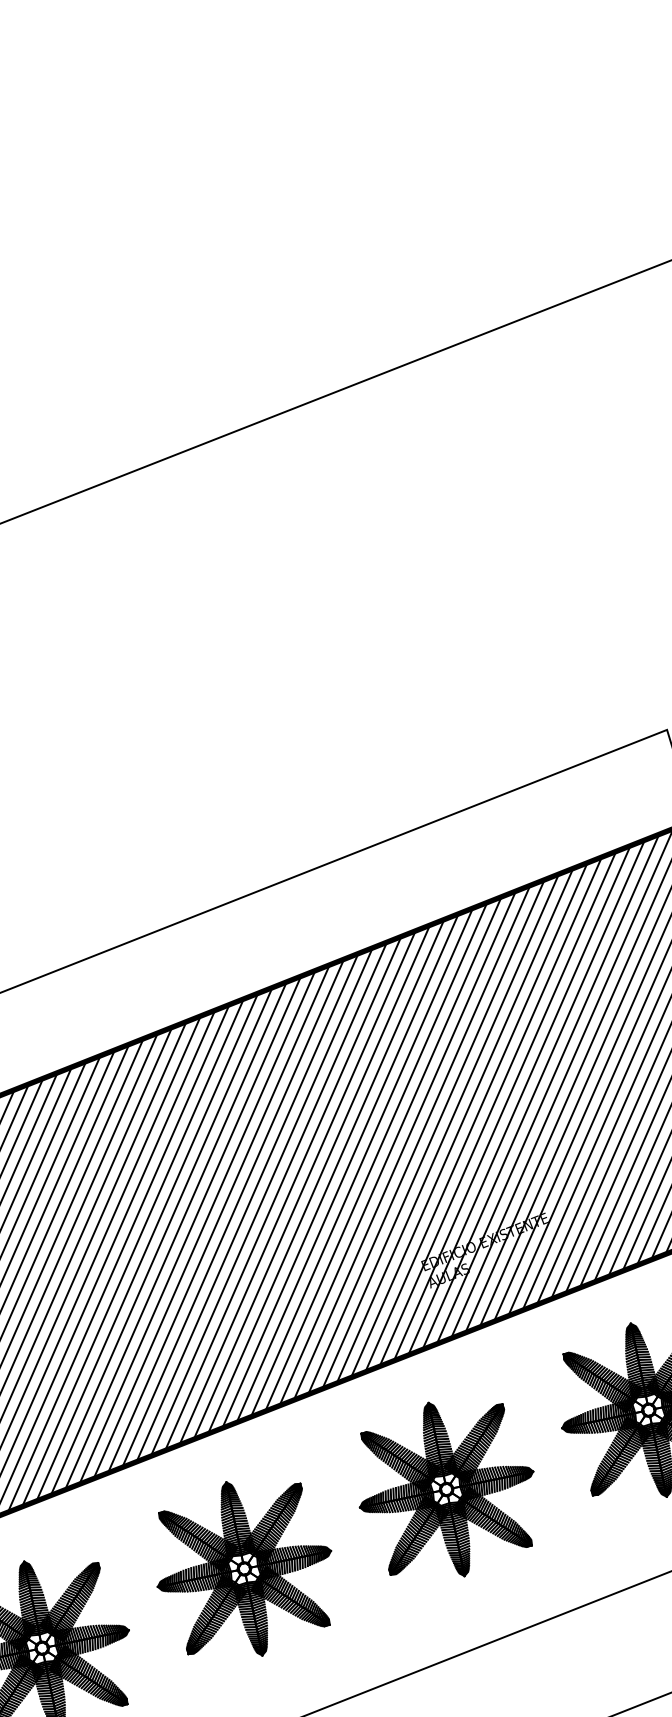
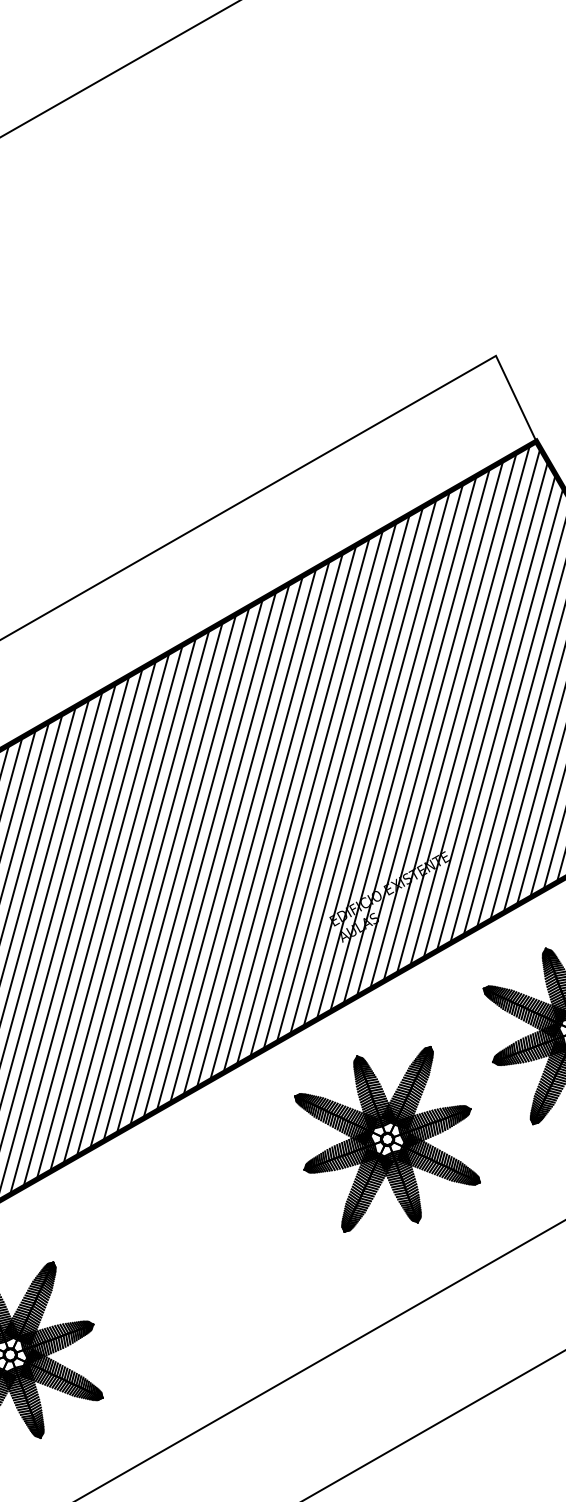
part: (244, 1568) -> (198, 1246), removed

